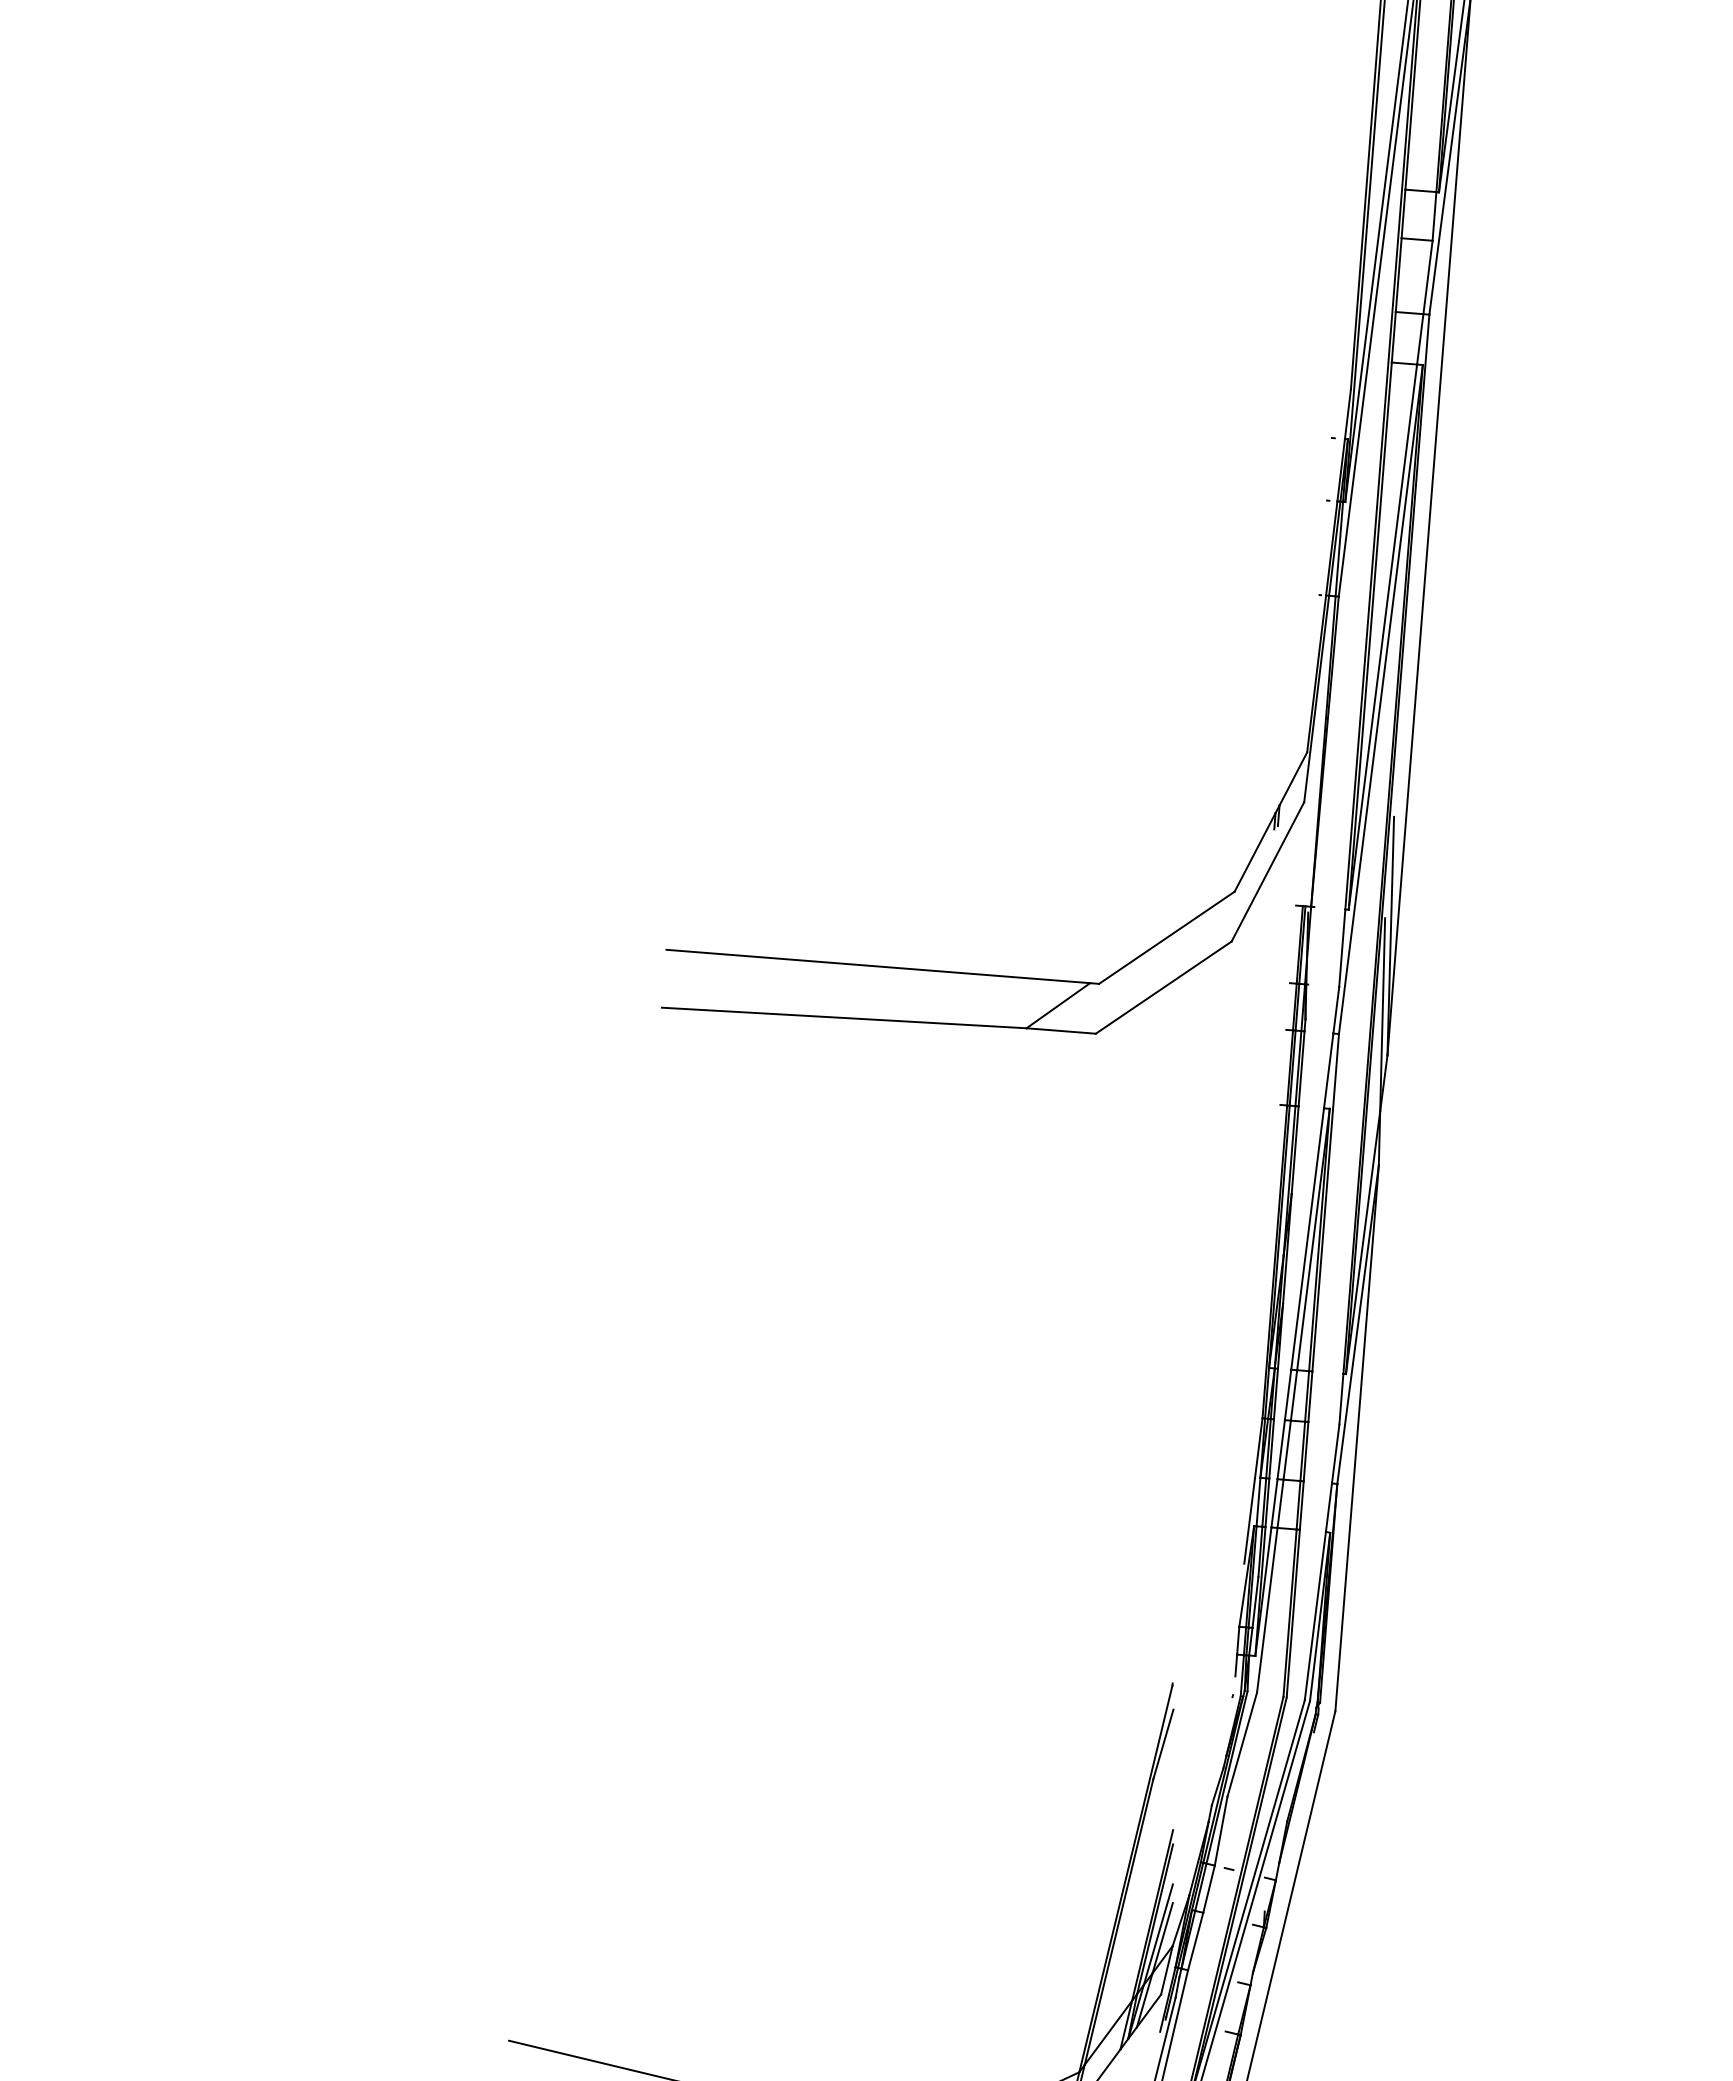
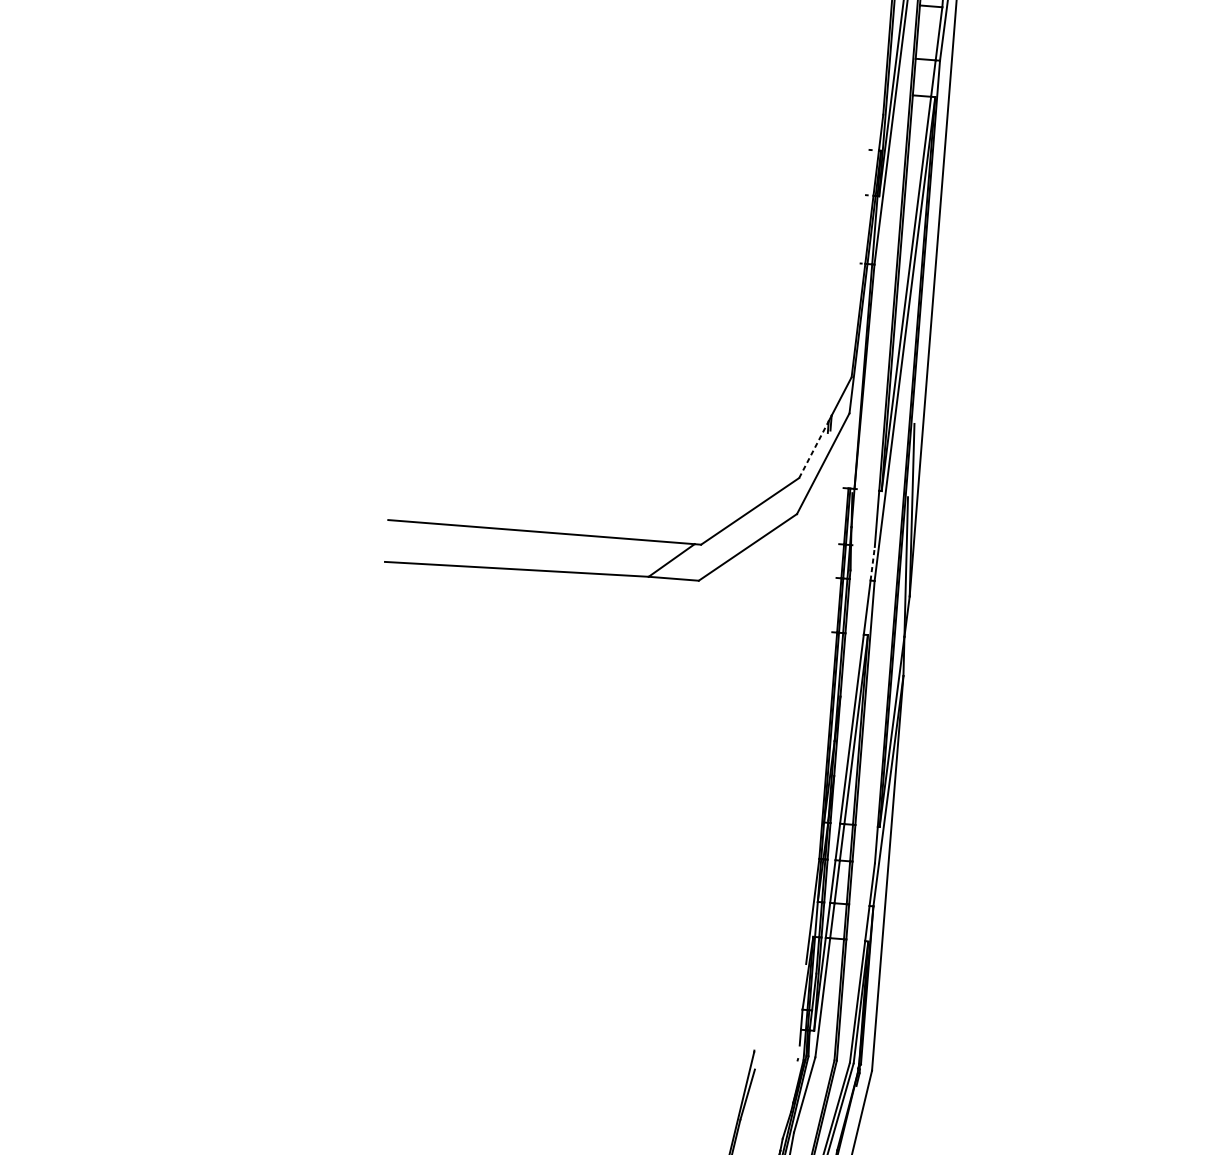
line: (1255, 852) -> (814, 449), solid -> dashed
line: (1336, 1009) -> (872, 563), solid -> dashed

